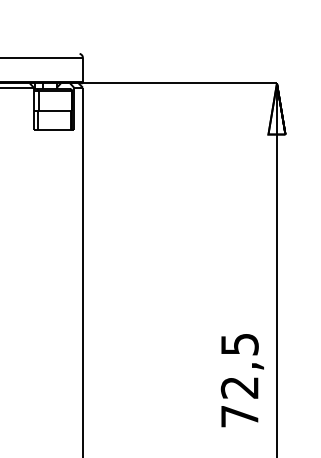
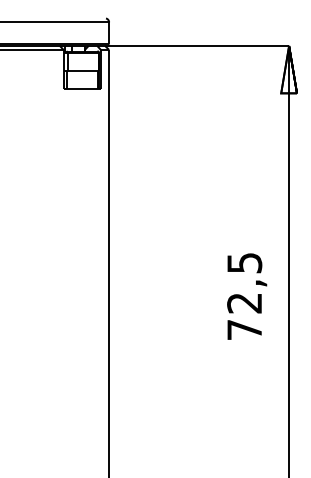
text: (242, 380) -> (247, 296), moved

